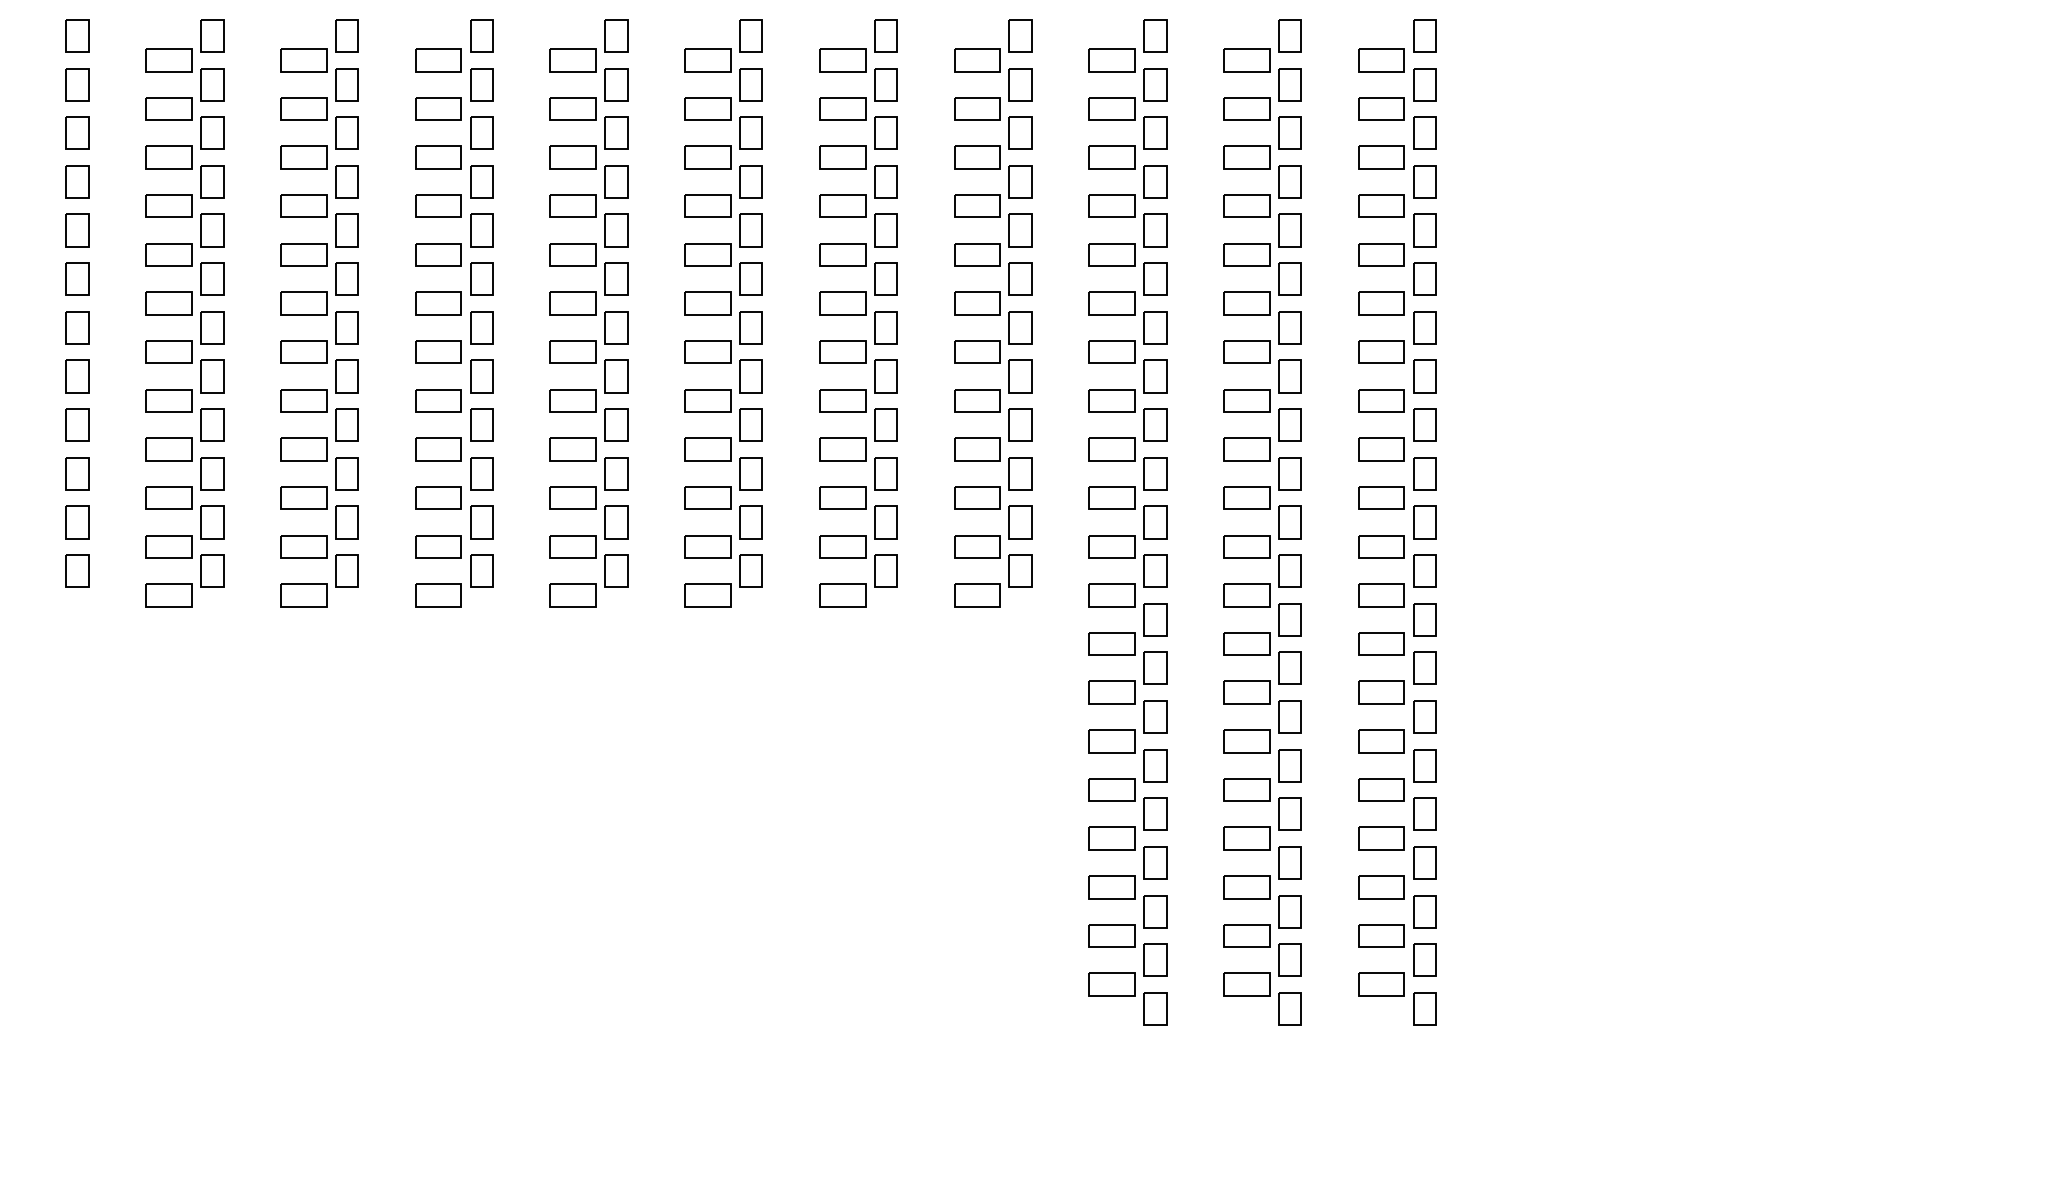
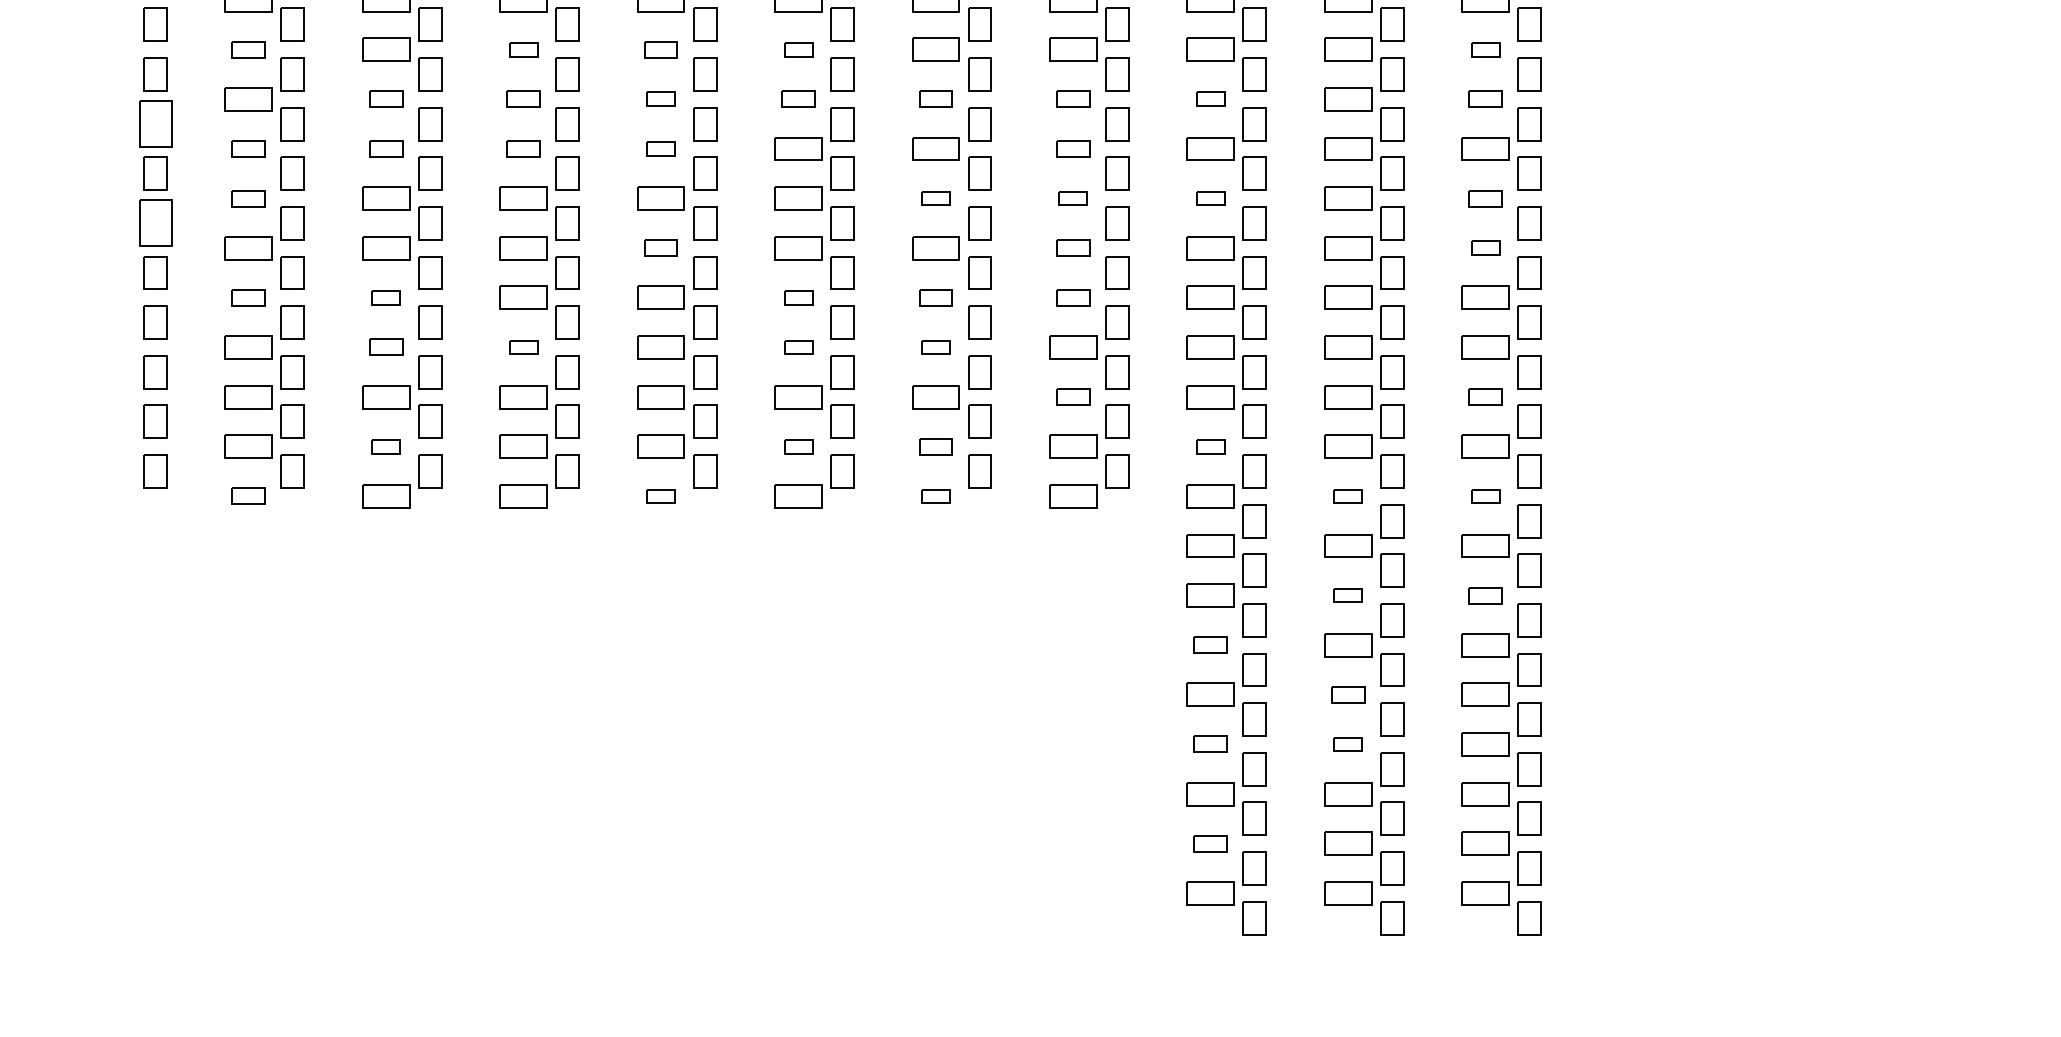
part: (168, 157) -> (248, 49), size x0.7
part: (438, 157) -> (523, 49), size x0.6
part: (572, 157) -> (660, 49), size x0.7
part: (707, 157) -> (798, 49), size x0.6
part: (1381, 157) -> (1485, 49), size x0.6
part: (303, 205) -> (385, 98), size x0.7
part: (438, 205) -> (523, 98), size x0.7
part: (572, 205) -> (660, 98), size x0.6
part: (707, 205) -> (798, 98), size x0.7
part: (842, 205) -> (935, 98), size x0.7
part: (977, 205) -> (1073, 98), size x0.7
part: (1111, 205) -> (1210, 98), size x0.6
part: (1381, 205) -> (1485, 98), size x0.7
part: (77, 230) -> (155, 124), size x1.4
part: (168, 254) -> (248, 148), size x0.7
part: (303, 254) -> (385, 148), size x0.7
part: (438, 254) -> (523, 148), size x0.7
part: (572, 254) -> (660, 148), size x0.6
part: (977, 254) -> (1073, 148), size x0.7
part: (168, 303) -> (248, 198), size x0.7
part: (842, 303) -> (935, 198), size x0.6
part: (977, 303) -> (1073, 198), size x0.6
part: (1111, 303) -> (1210, 198), size x0.6
part: (1381, 303) -> (1485, 198), size x0.7
part: (77, 327) -> (155, 223), size x1.4
part: (572, 351) -> (660, 247), size x0.7
part: (977, 351) -> (1073, 247), size x0.7
part: (1381, 351) -> (1485, 247), size x0.6
part: (168, 400) -> (248, 297), size x0.7
part: (303, 400) -> (385, 297), size x0.6
part: (707, 400) -> (798, 297), size x0.6
part: (842, 400) -> (935, 297), size x0.7
part: (977, 400) -> (1073, 297), size x0.7
part: (303, 449) -> (385, 347), size x0.7
part: (438, 449) -> (523, 347), size x0.6
part: (707, 449) -> (798, 347), size x0.6
part: (842, 449) -> (935, 347), size x0.6
part: (977, 497) -> (1073, 396), size x0.7
part: (1381, 497) -> (1485, 396), size x0.7
part: (303, 546) -> (385, 446), size x0.6
part: (707, 546) -> (798, 446), size x0.6
part: (842, 546) -> (935, 446), size x0.7
part: (1111, 546) -> (1210, 446), size x0.6
part: (168, 595) -> (248, 496), size x0.7
part: (572, 595) -> (660, 496), size x0.6
part: (842, 595) -> (935, 496), size x0.6
part: (1246, 595) -> (1347, 496), size x0.6
part: (1381, 595) -> (1485, 496), size x0.6
part: (1246, 692) -> (1347, 595), size x0.6
part: (1381, 692) -> (1485, 595), size x0.7
part: (1111, 741) -> (1210, 645), size x0.7
part: (1246, 789) -> (1347, 694), size x0.7
part: (1111, 838) -> (1210, 744), size x0.7
part: (1246, 838) -> (1347, 744), size x0.6
part: (1111, 935) -> (1210, 843), size x0.7

